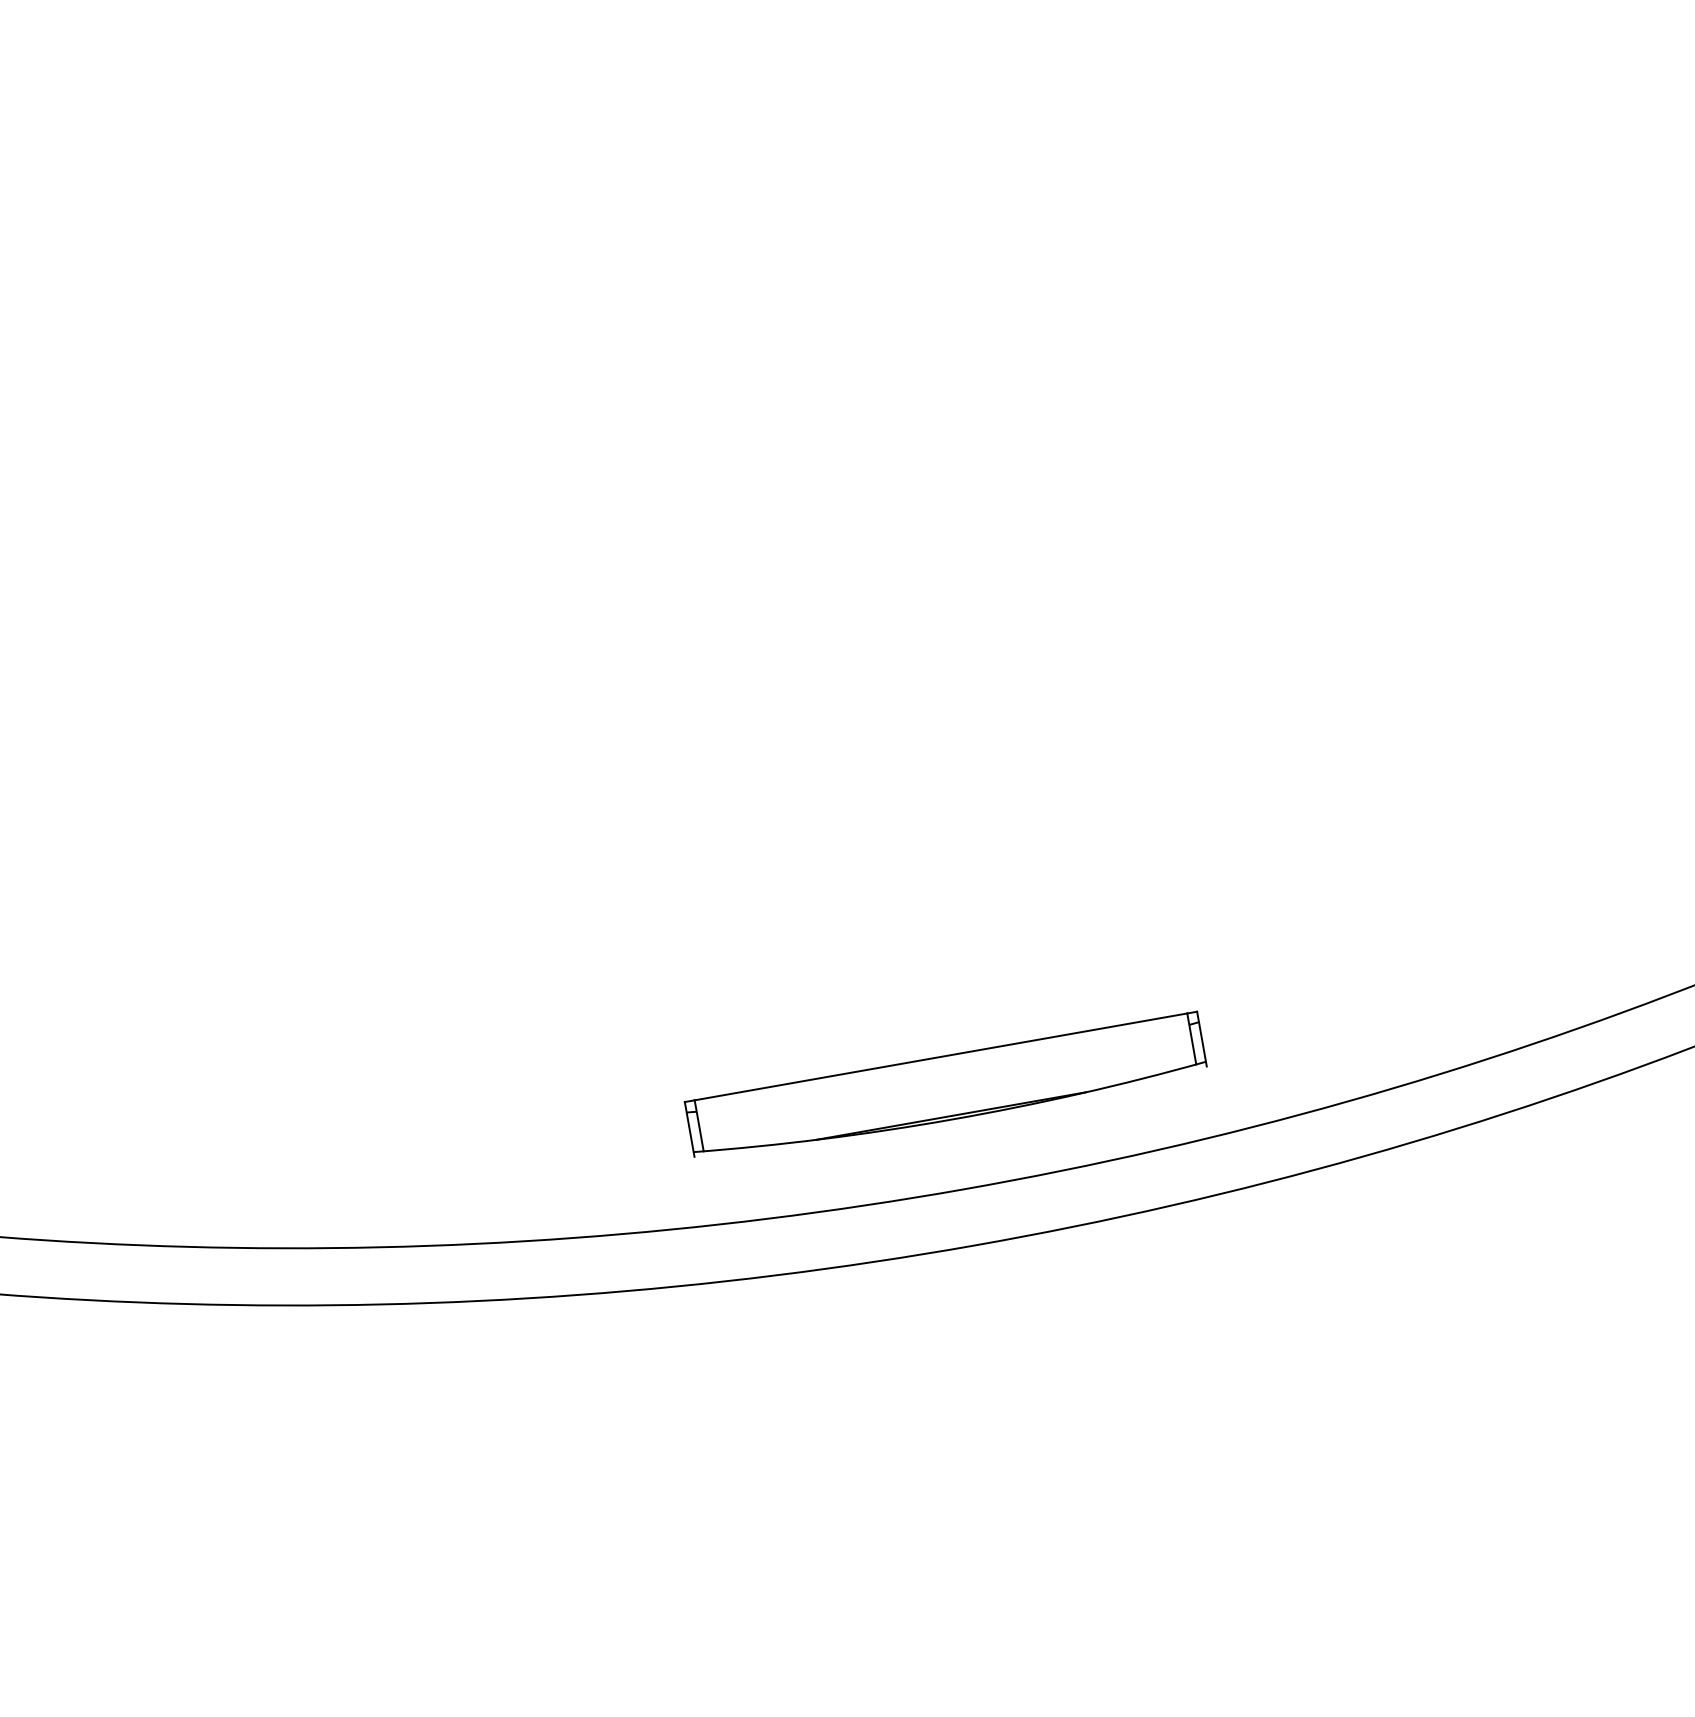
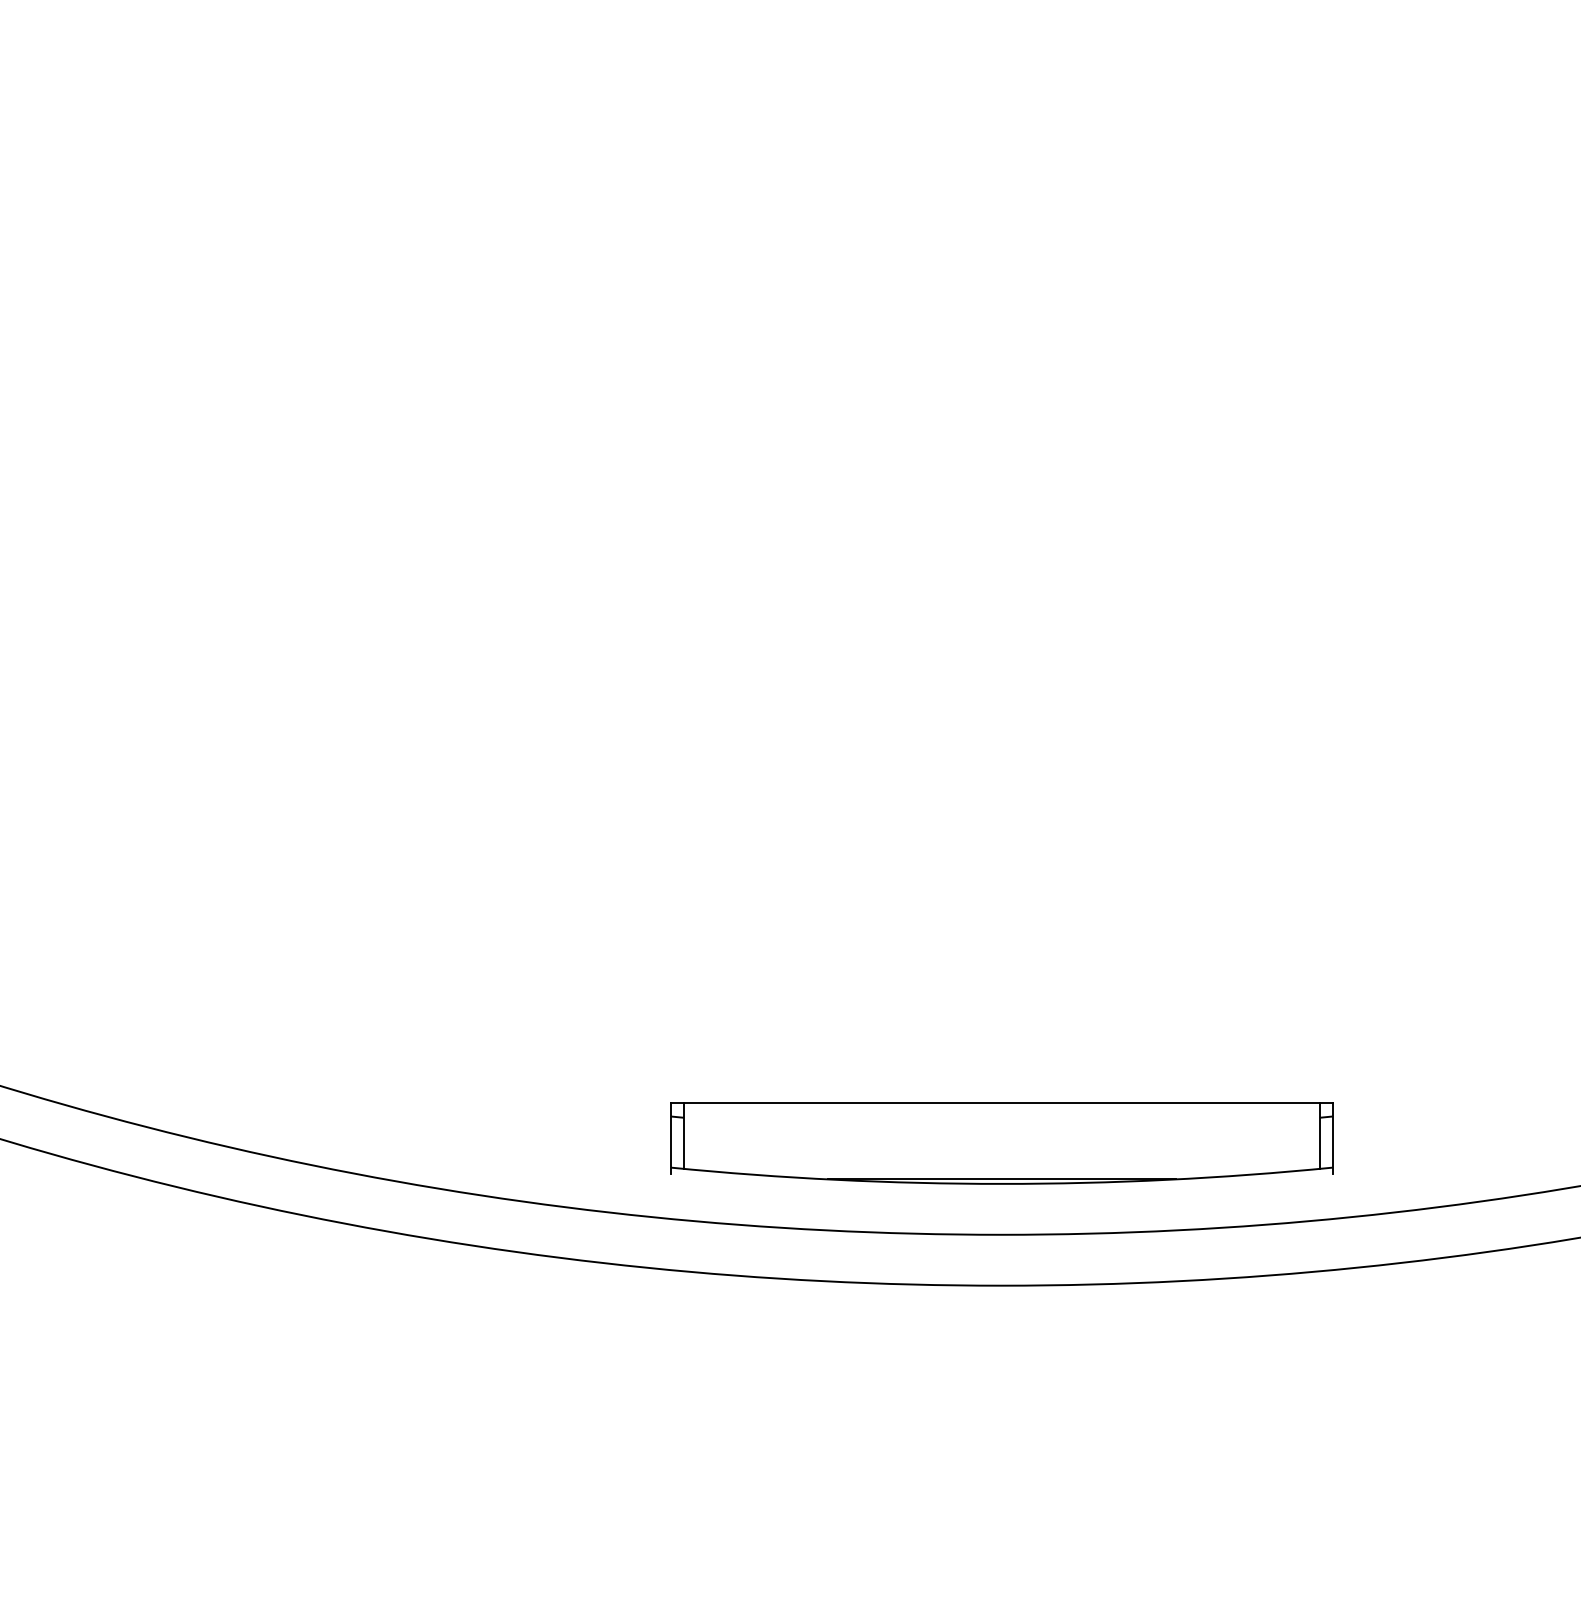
part: (946, 1088) -> (1001, 1143), size x1.43

